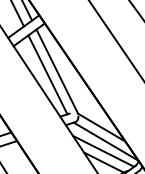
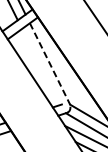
line: (57, 72) -> (50, 64), solid -> dashed
line: (47, 74) -> (40, 66), removed

